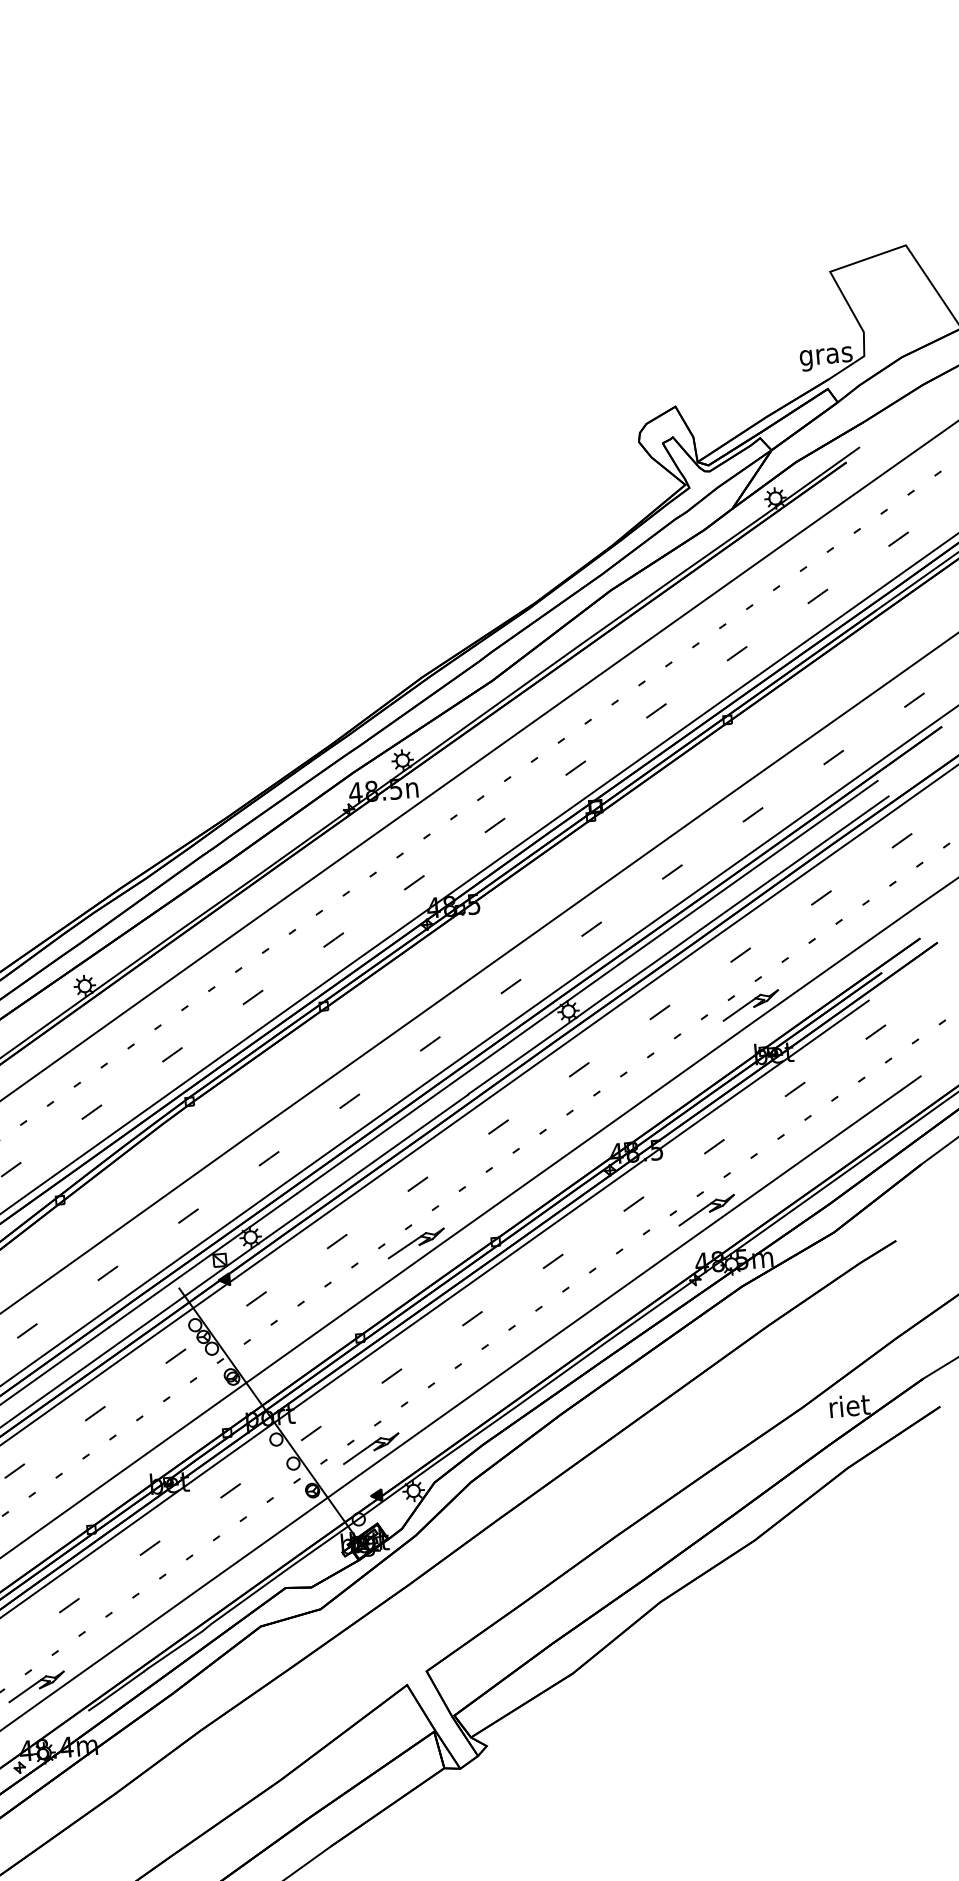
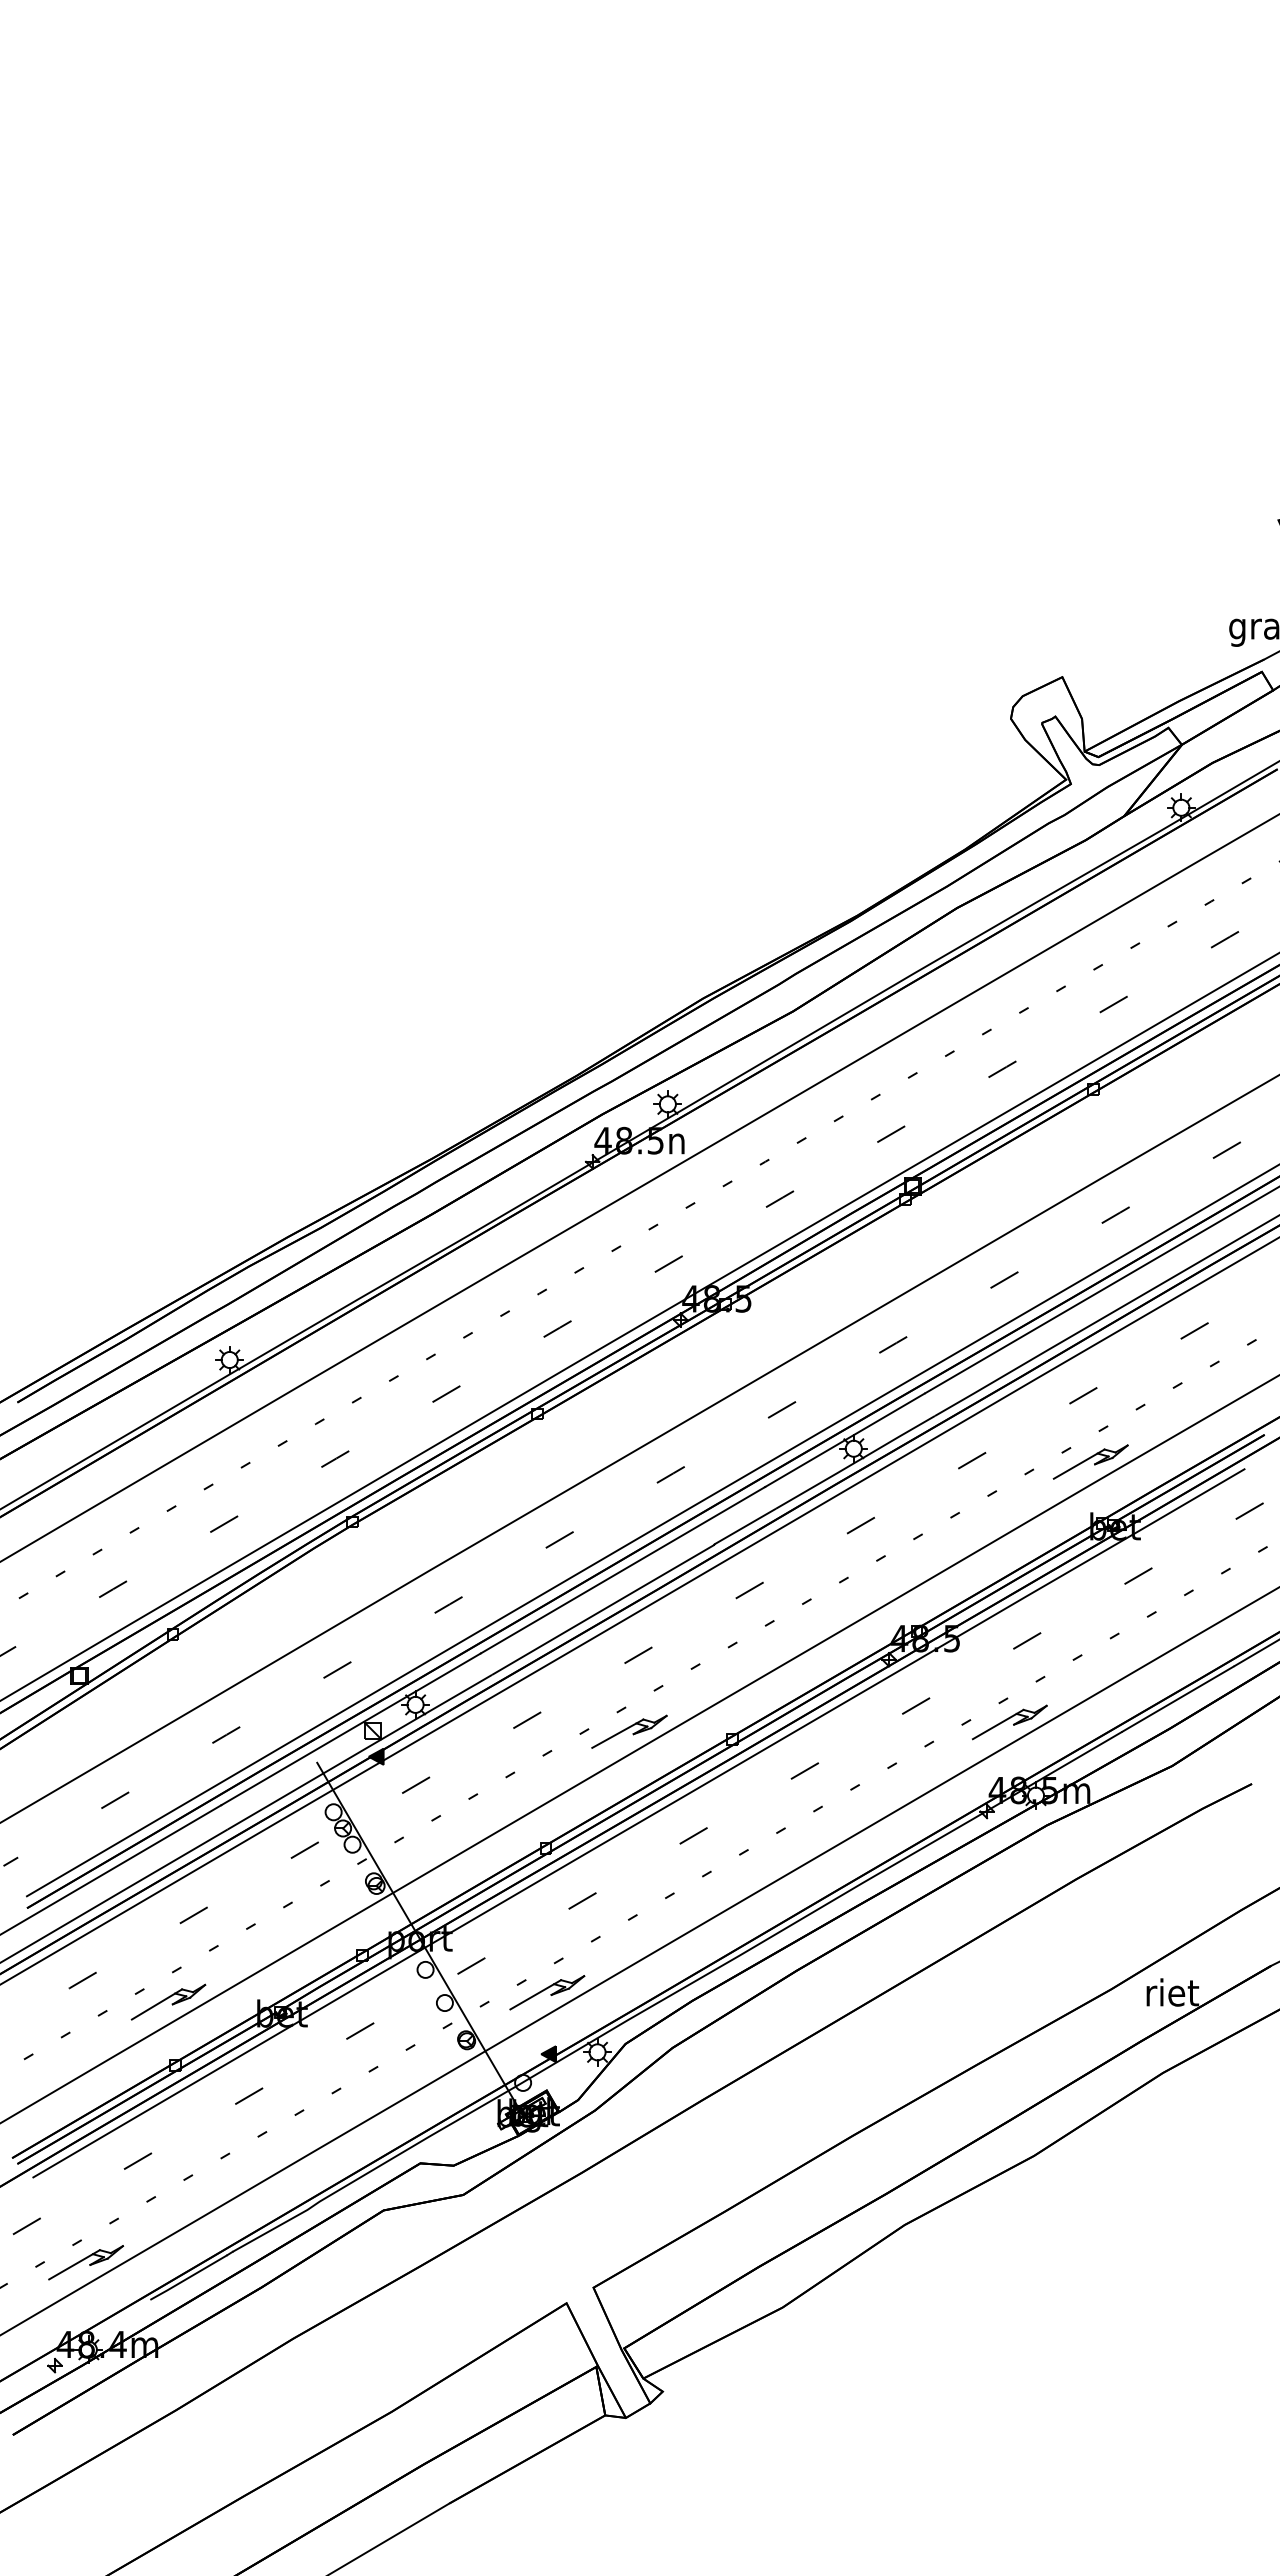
part: (81, 1481) -> (168, 2001), added

